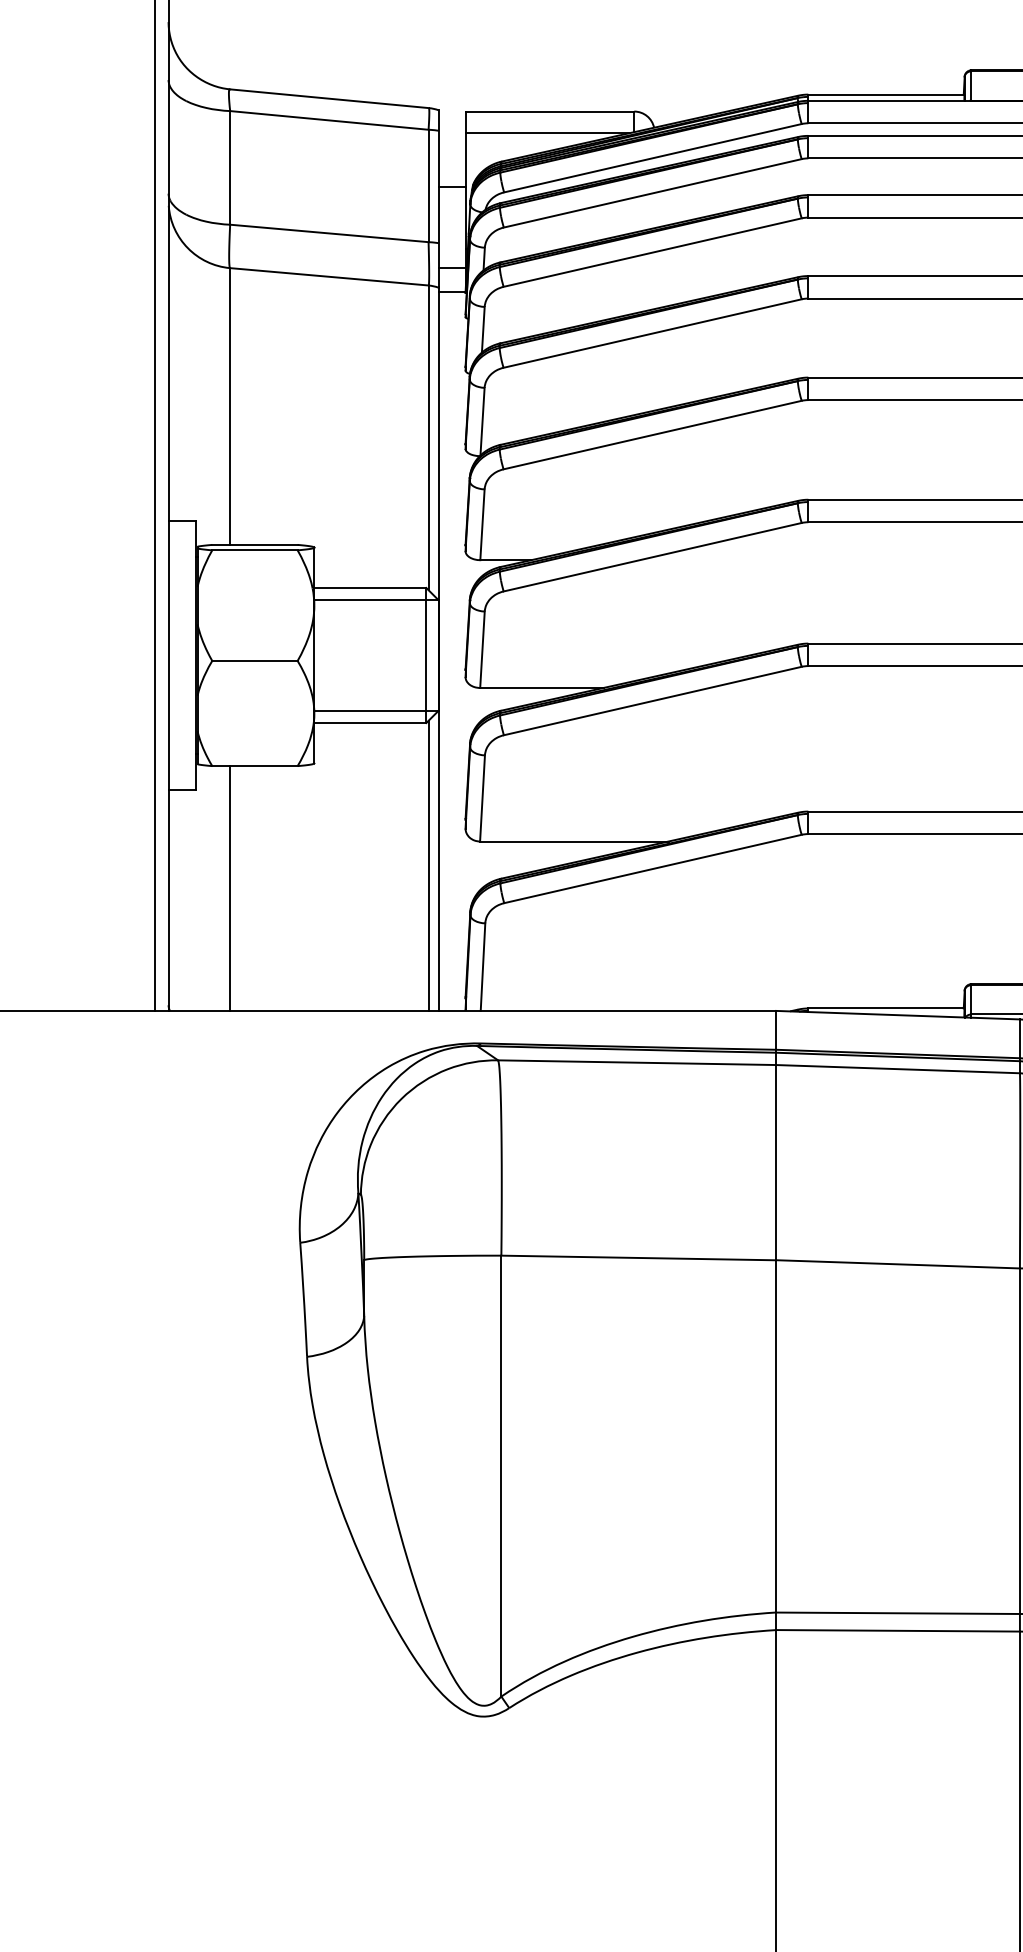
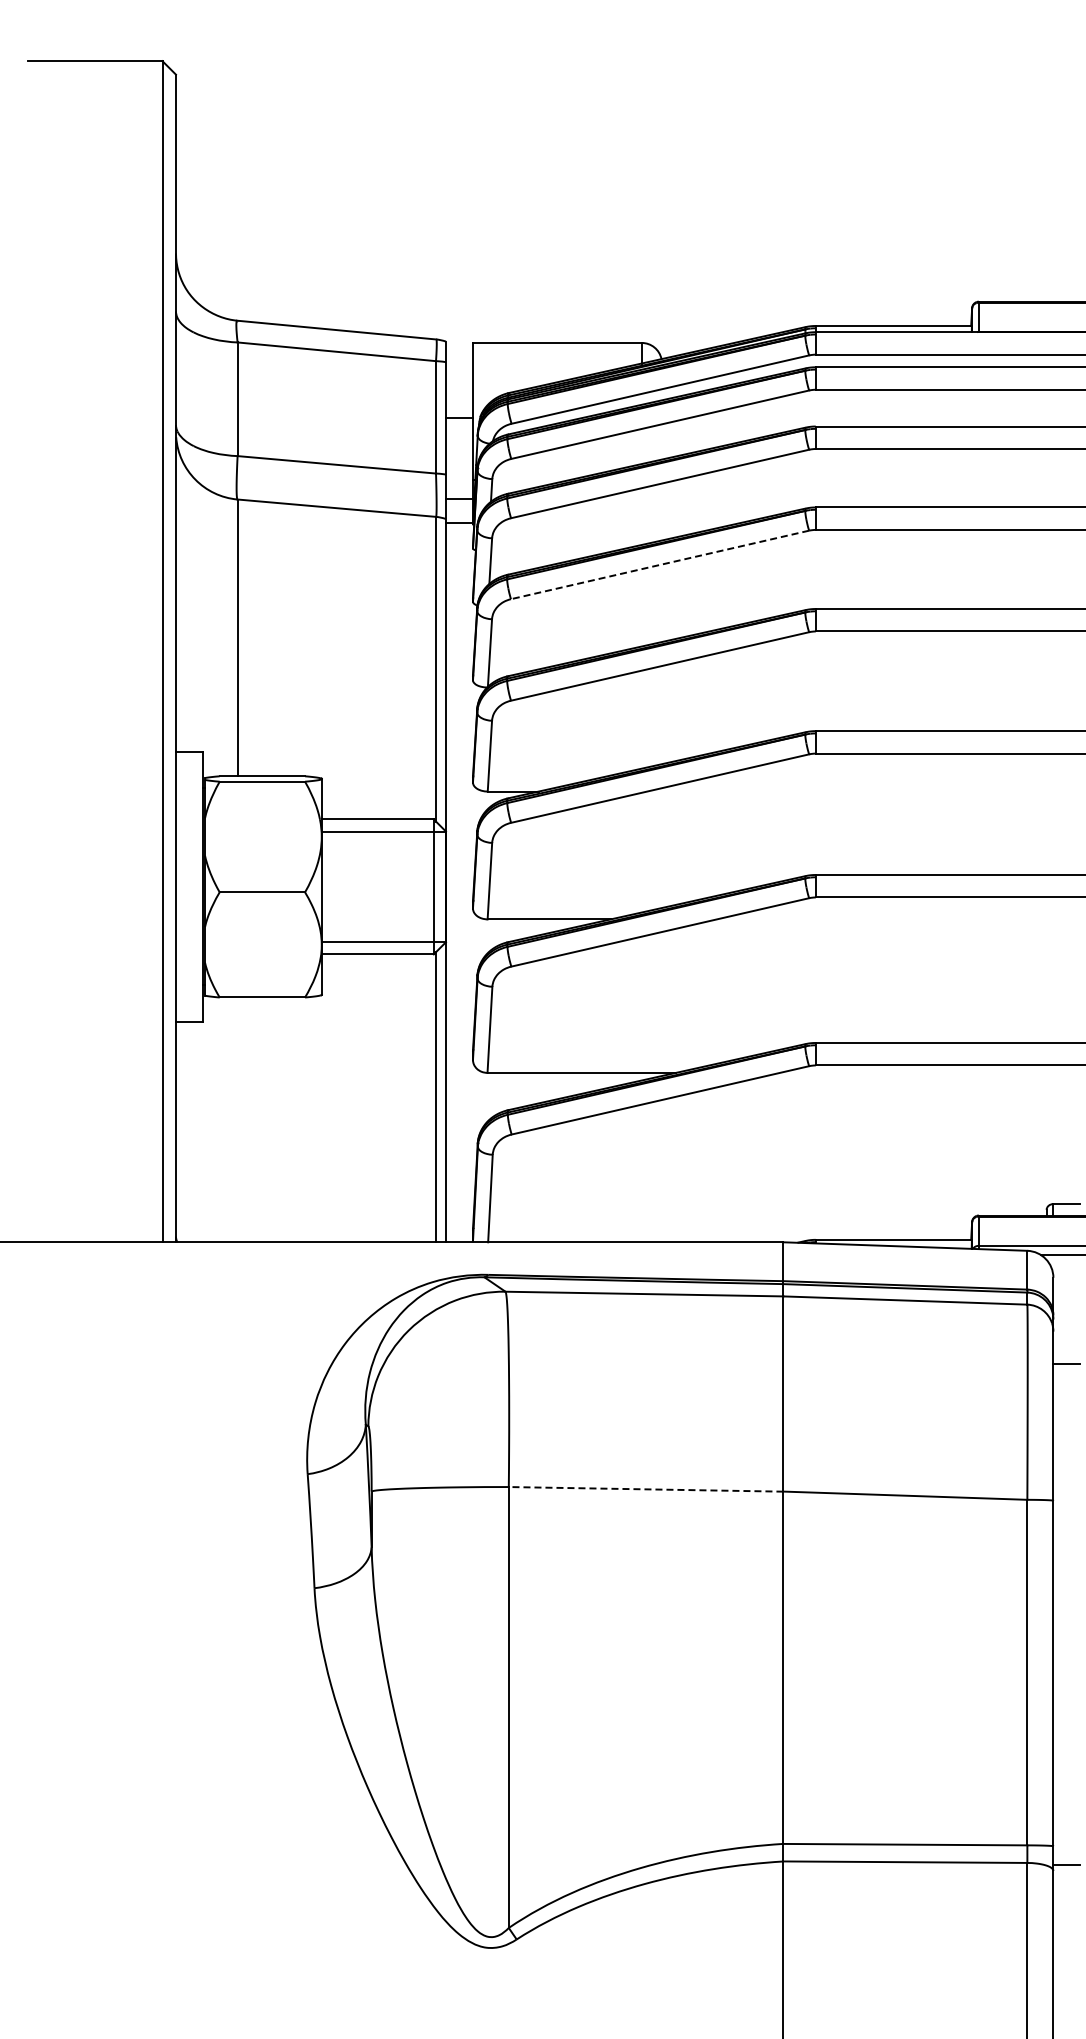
line: (547, 133) -> (554, 364), removed
line: (653, 333) -> (660, 564), solid -> dashed
line: (230, 888) -> (237, 1119), removed
line: (638, 1258) -> (645, 1489), solid -> dashed

